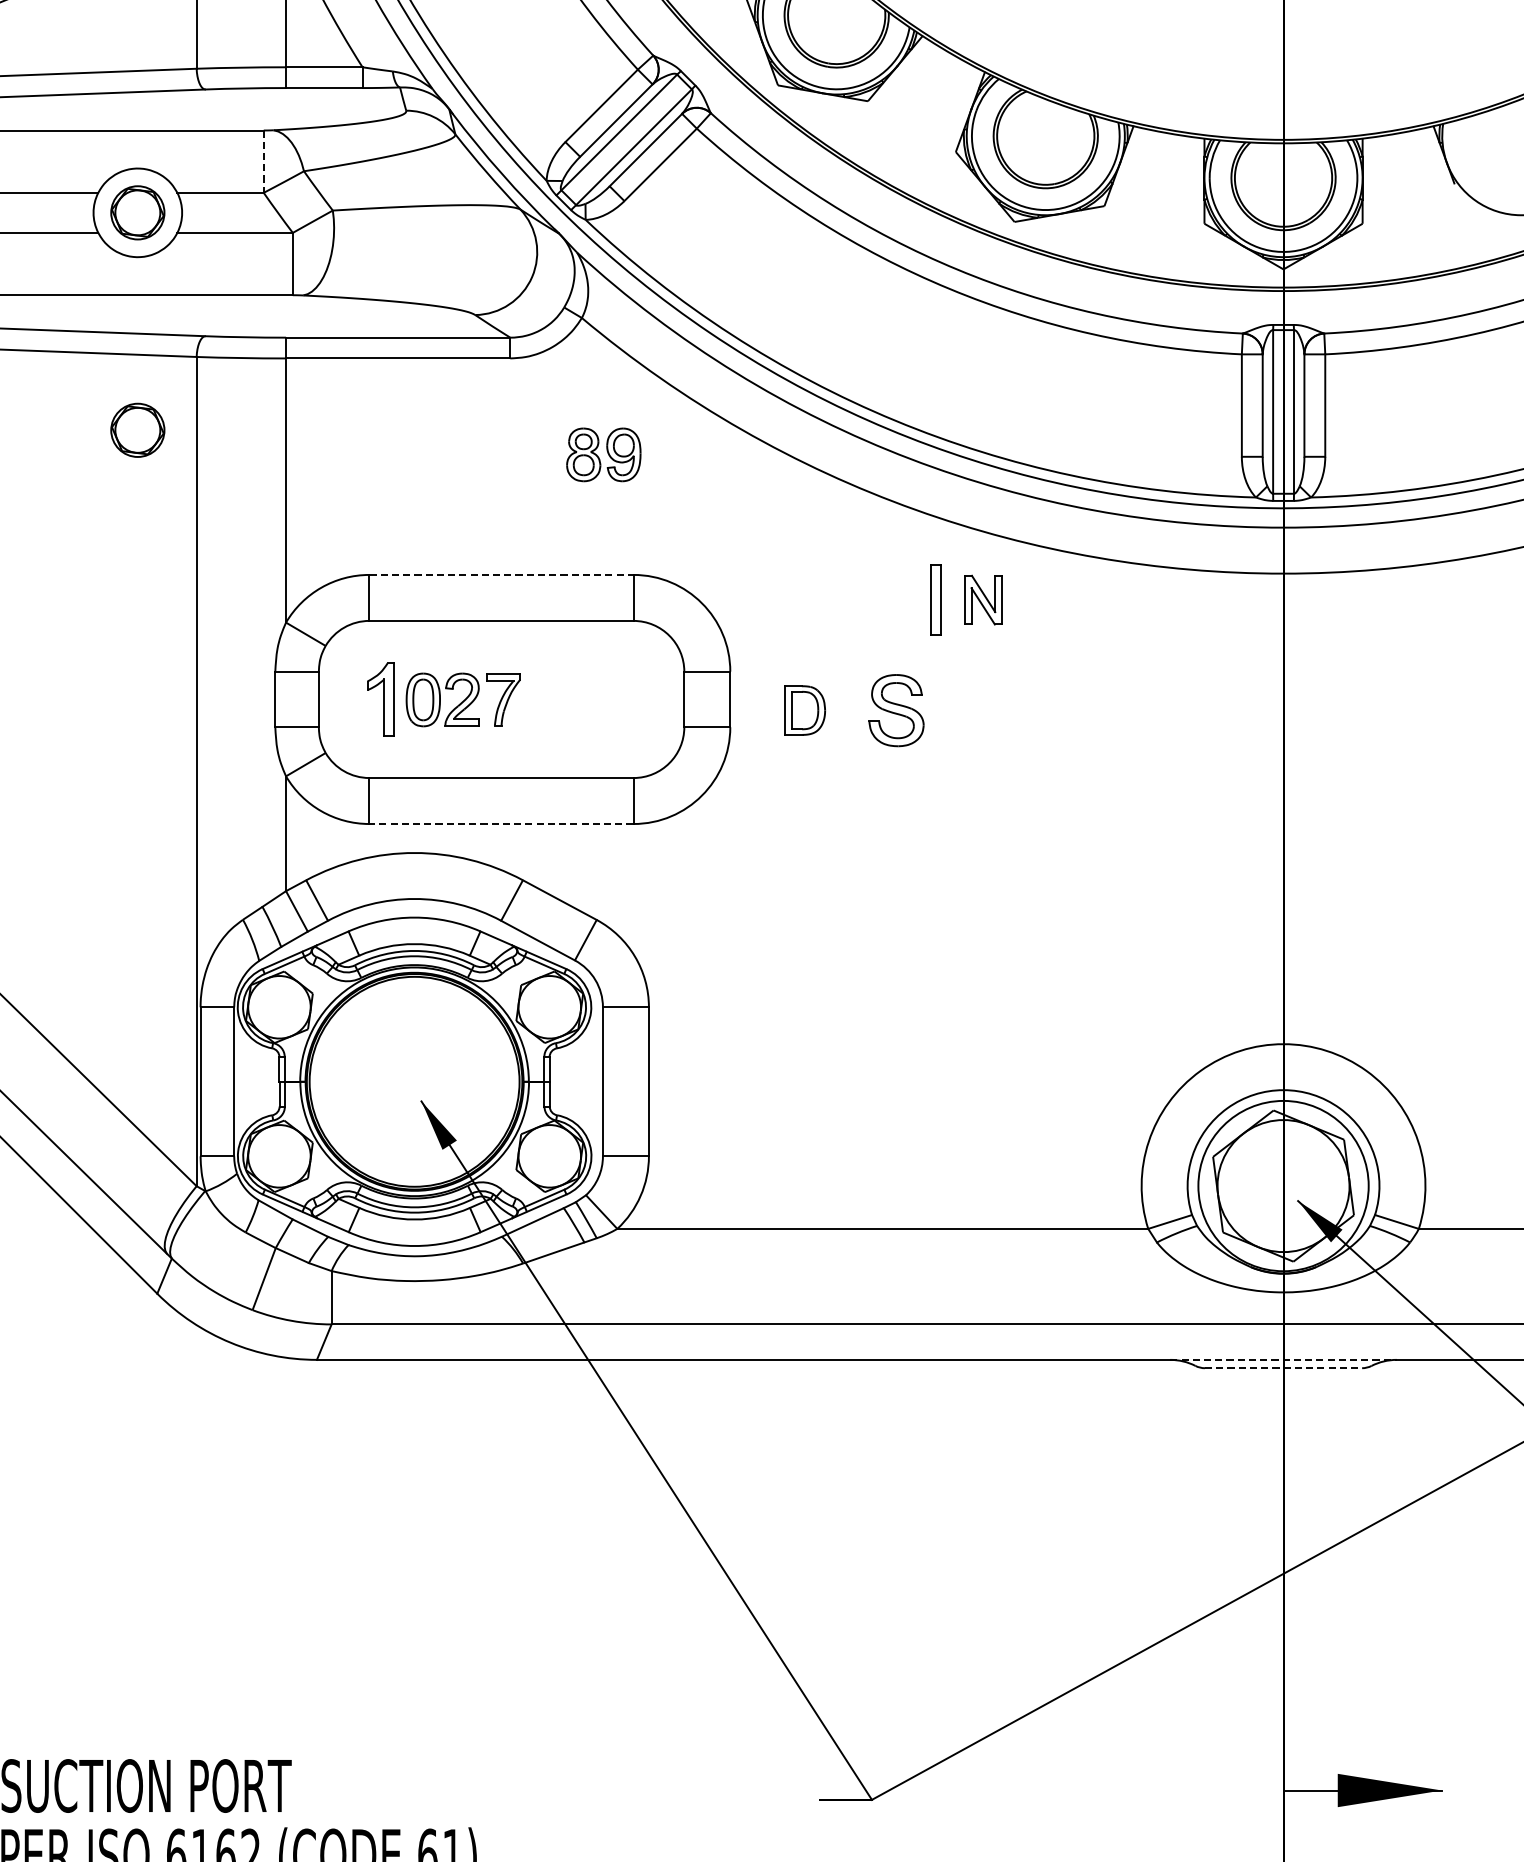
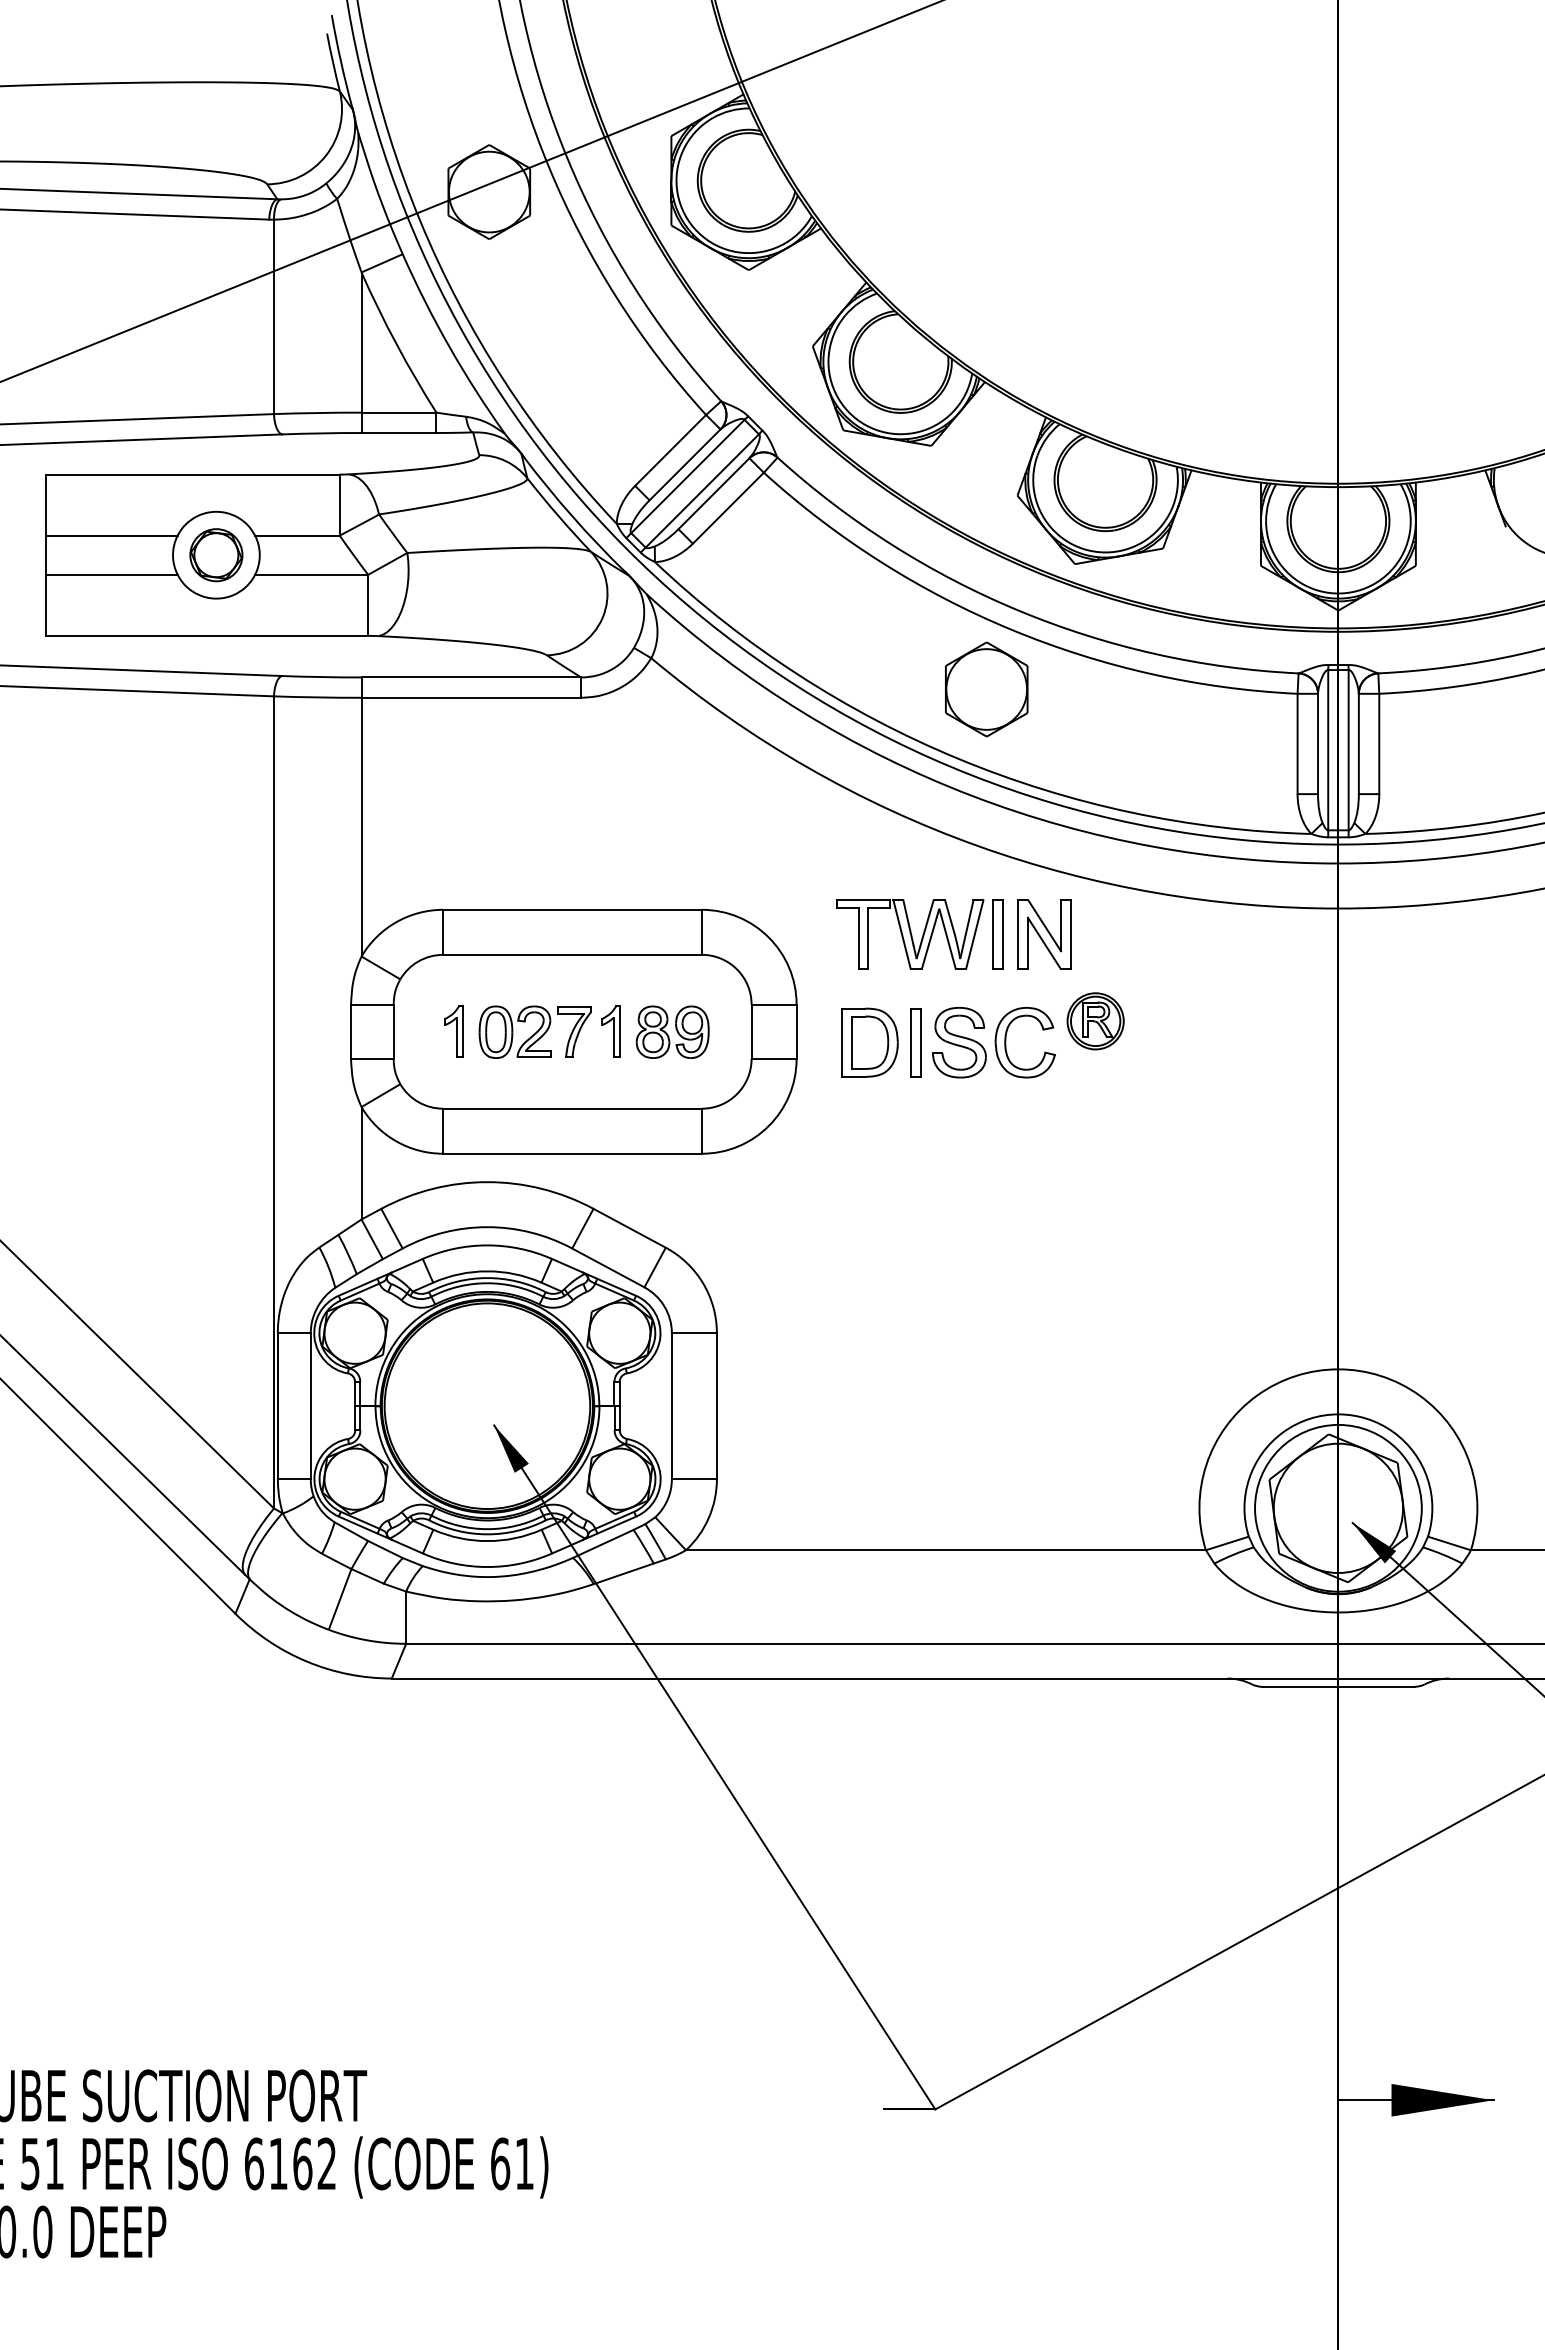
line: (263, 162) -> (339, 505), dashed -> solid
part: (924, 349) -> (986, 689), added
part: (137, 430) -> (216, 768), removed
part: (603, 454) -> (672, 1031), moved
line: (502, 574) -> (573, 909), dashed -> solid
part: (846, 600) -> (910, 934), added
part: (983, 600) -> (1044, 934), size x1.43
part: (1035, 688) -> (1095, 1021), added
part: (379, 699) -> (453, 1031), size x0.71
part: (540, 699) -> (610, 1031), added
part: (804, 710) -> (869, 1042), size x1.43
part: (851, 710) -> (915, 1042), added
part: (944, 710) -> (1006, 1042), added
line: (501, 823) -> (572, 1153), dashed -> solid
line: (1283, 1359) -> (1338, 1678), dashed -> solid
line: (1283, 1368) -> (1338, 1686), dashed -> solid

